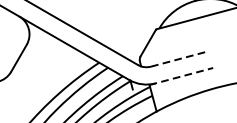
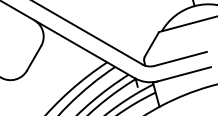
line: (180, 58) -> (181, 58), dashed -> solid
line: (180, 76) -> (181, 74), dashed -> solid

